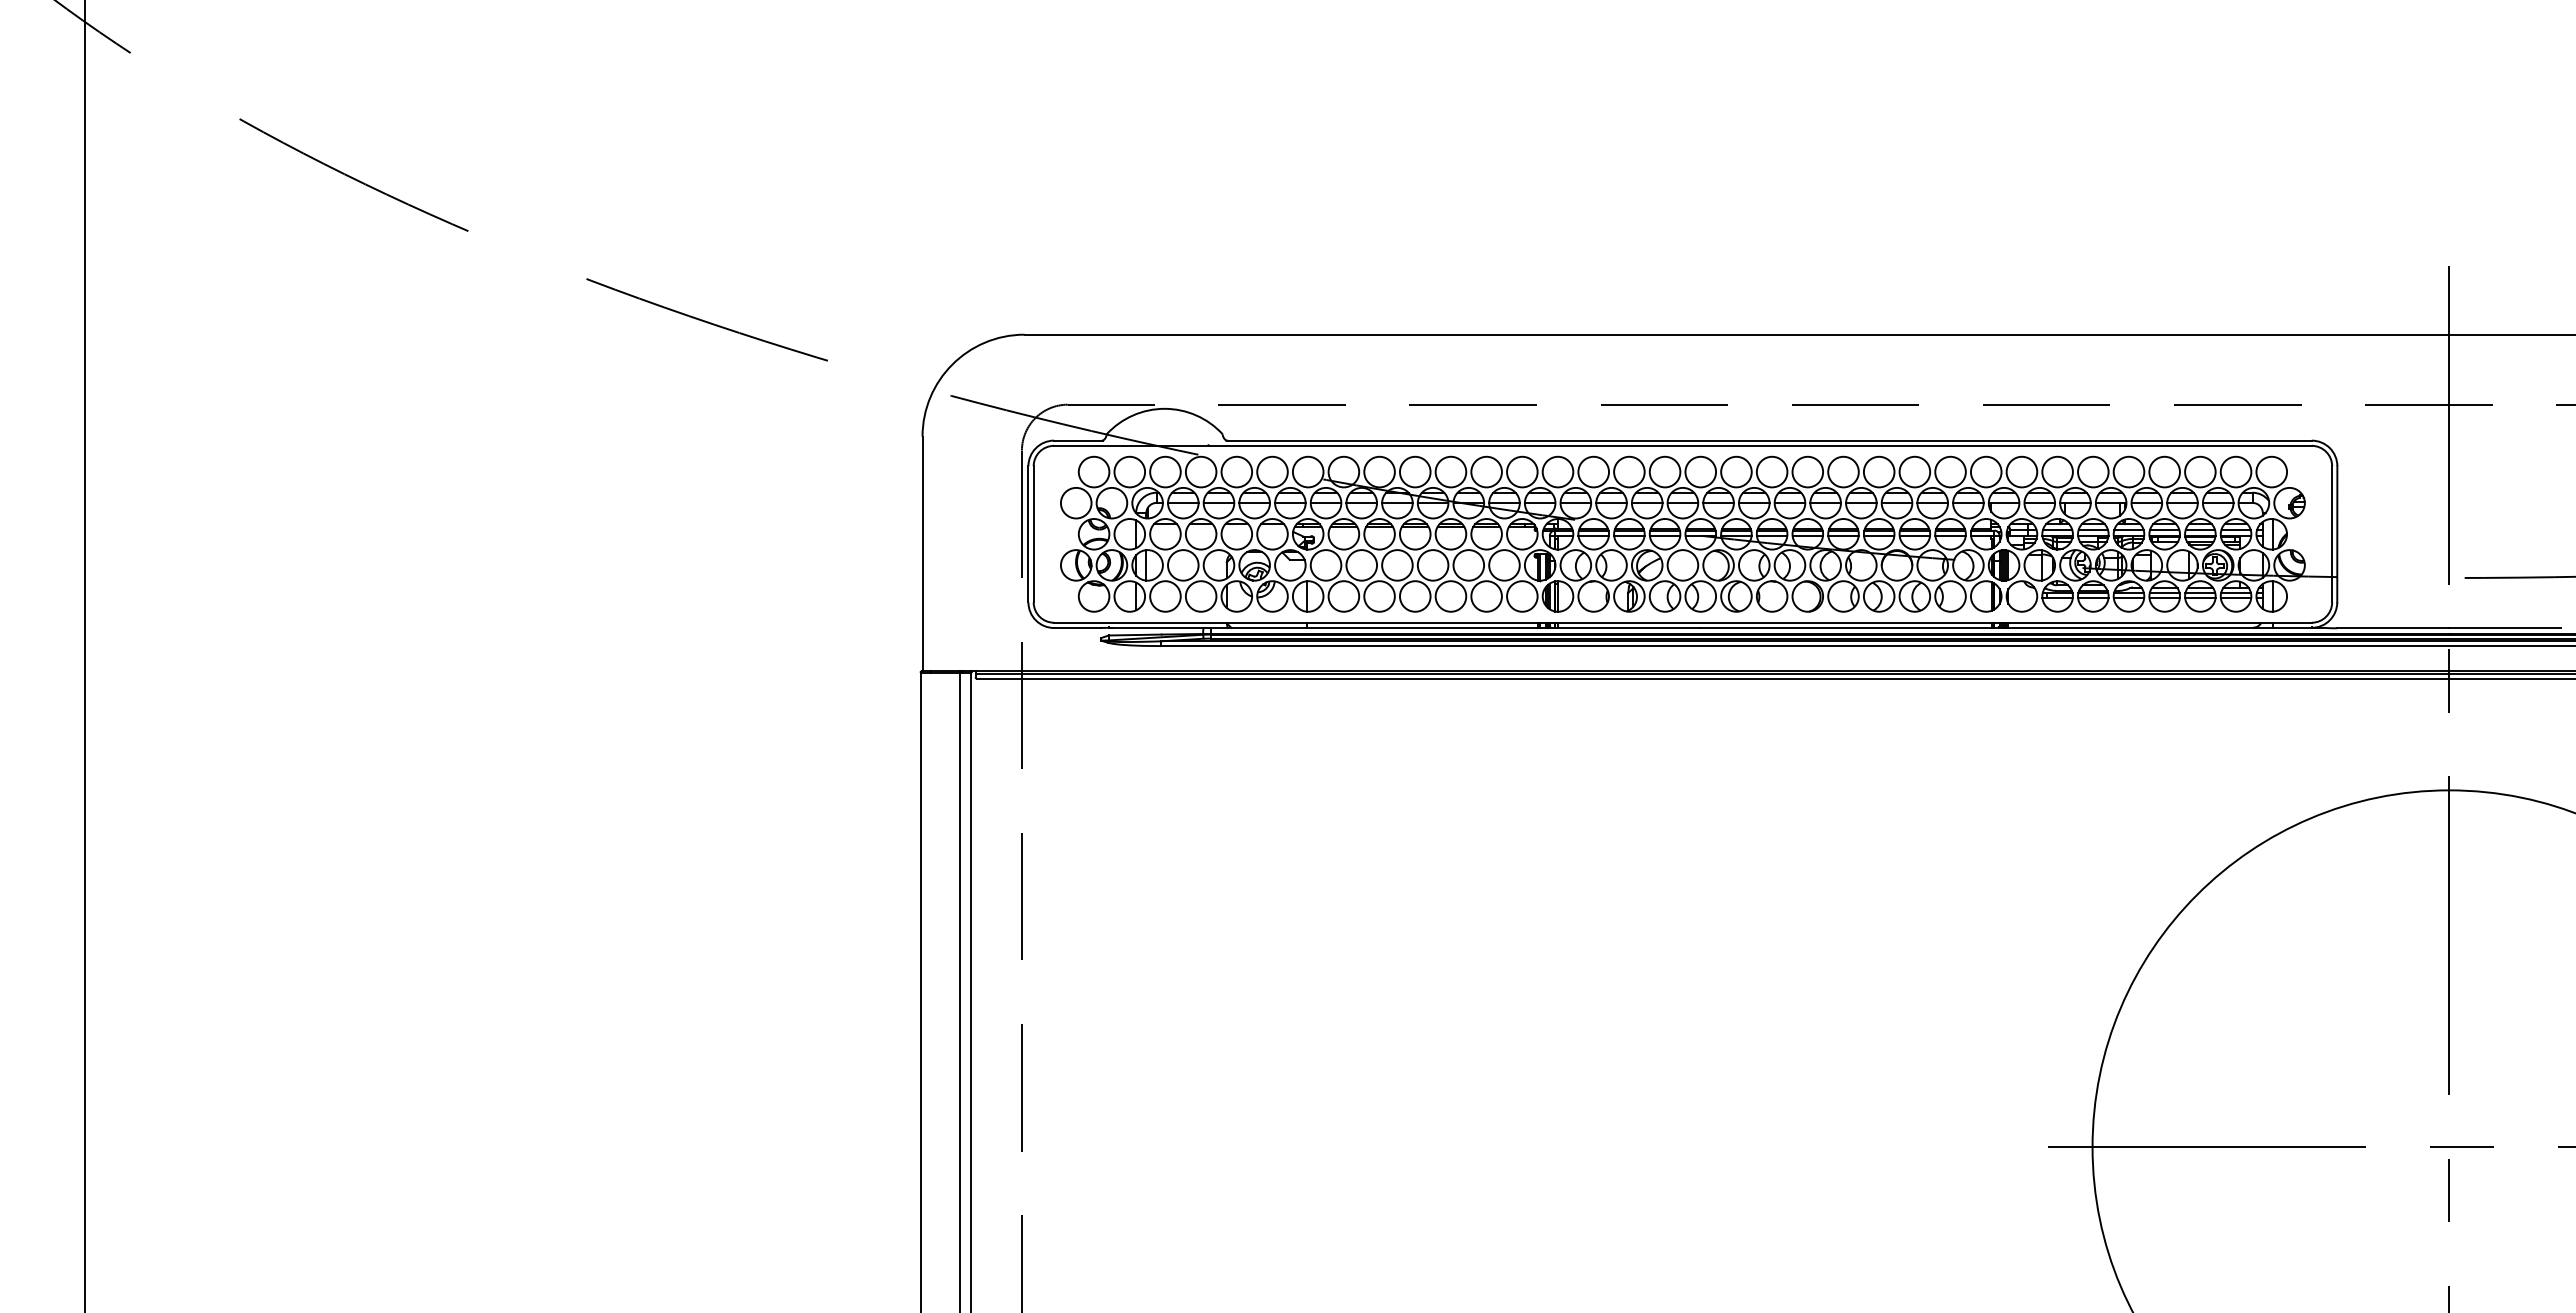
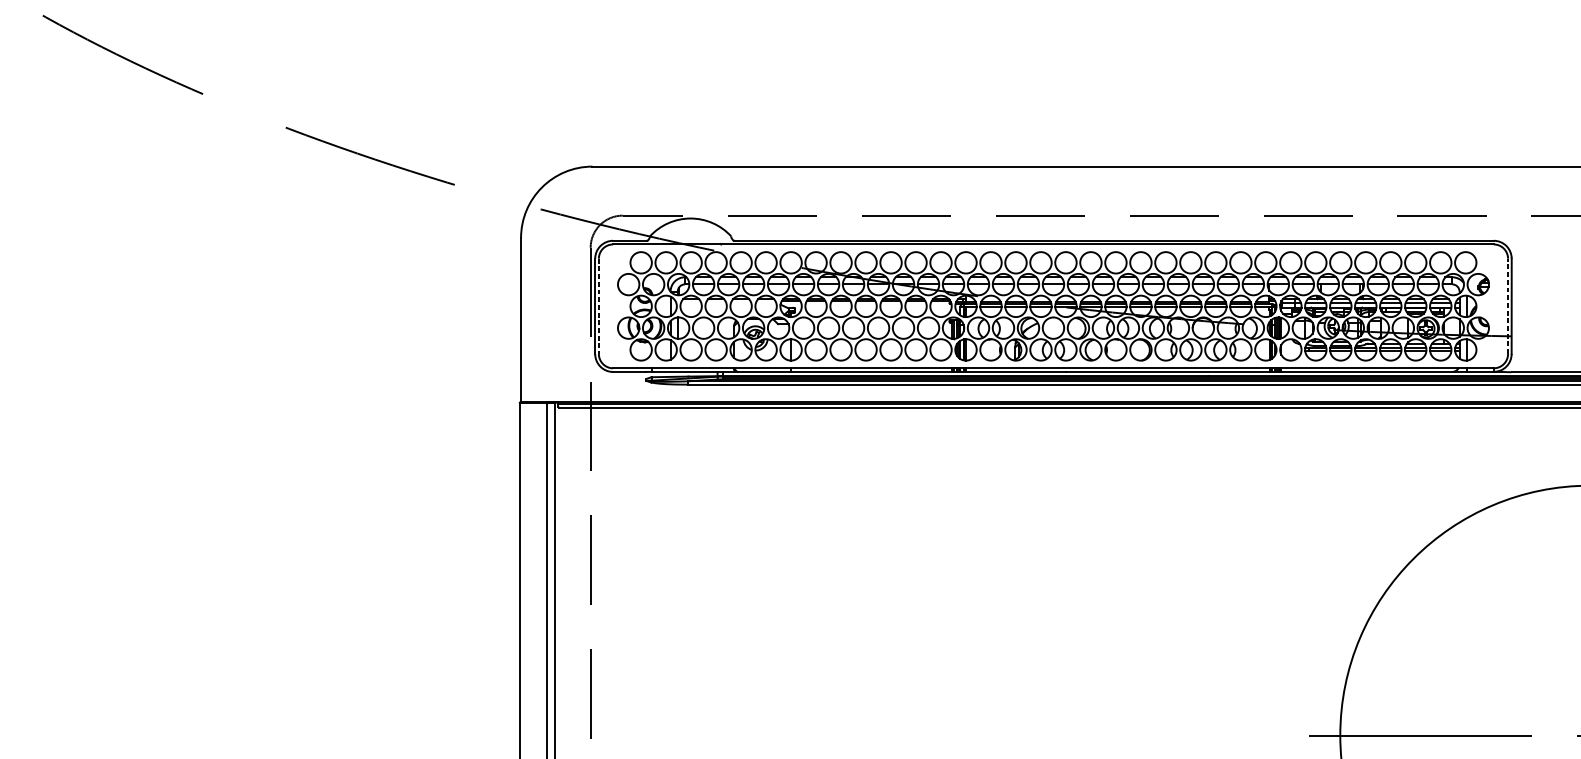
line: (2332, 533) -> (1508, 305), solid -> dashed
line: (1033, 534) -> (598, 306), solid -> dashed

